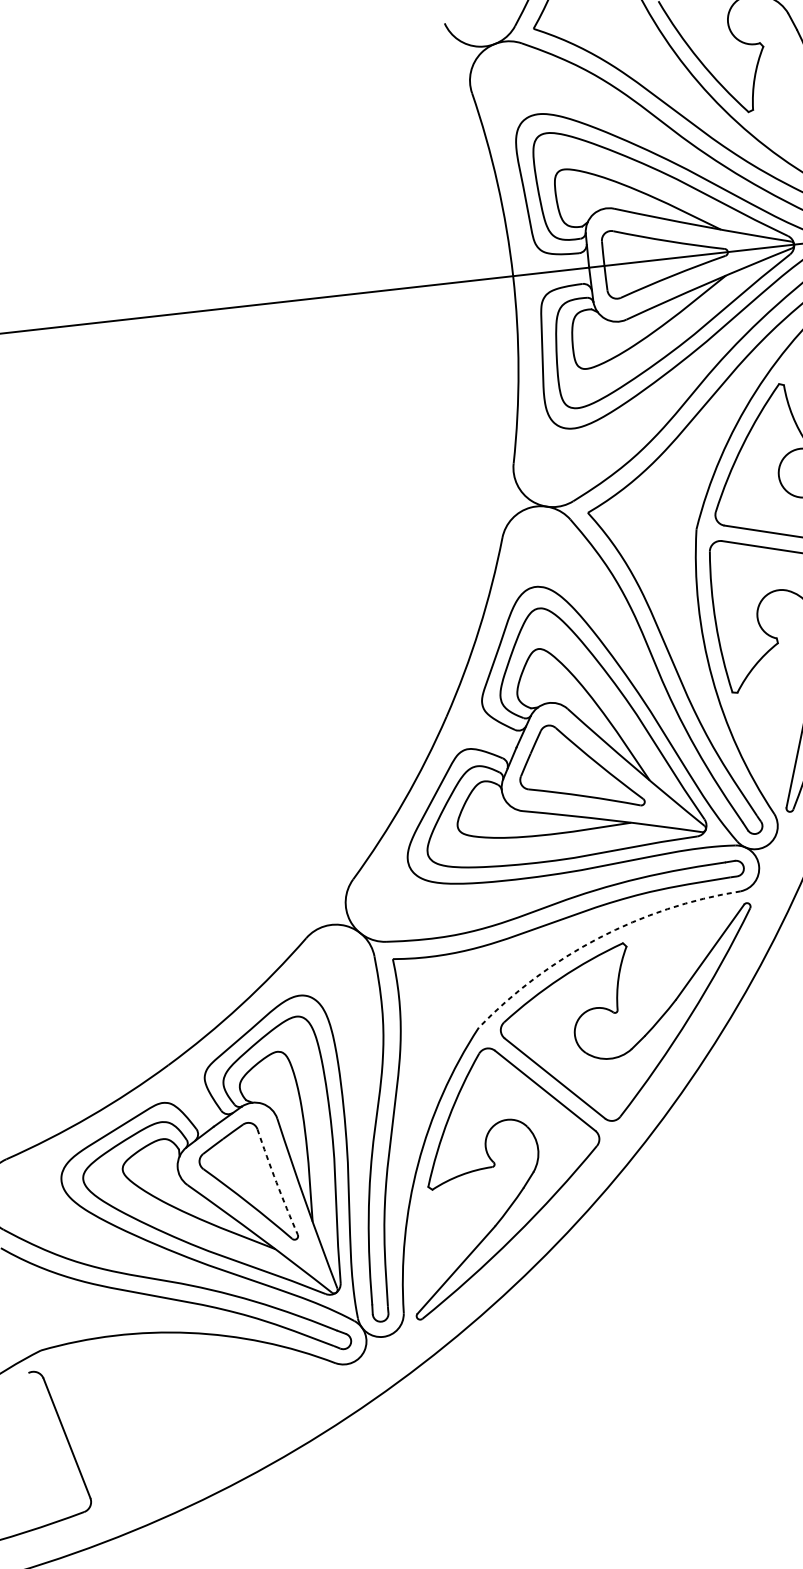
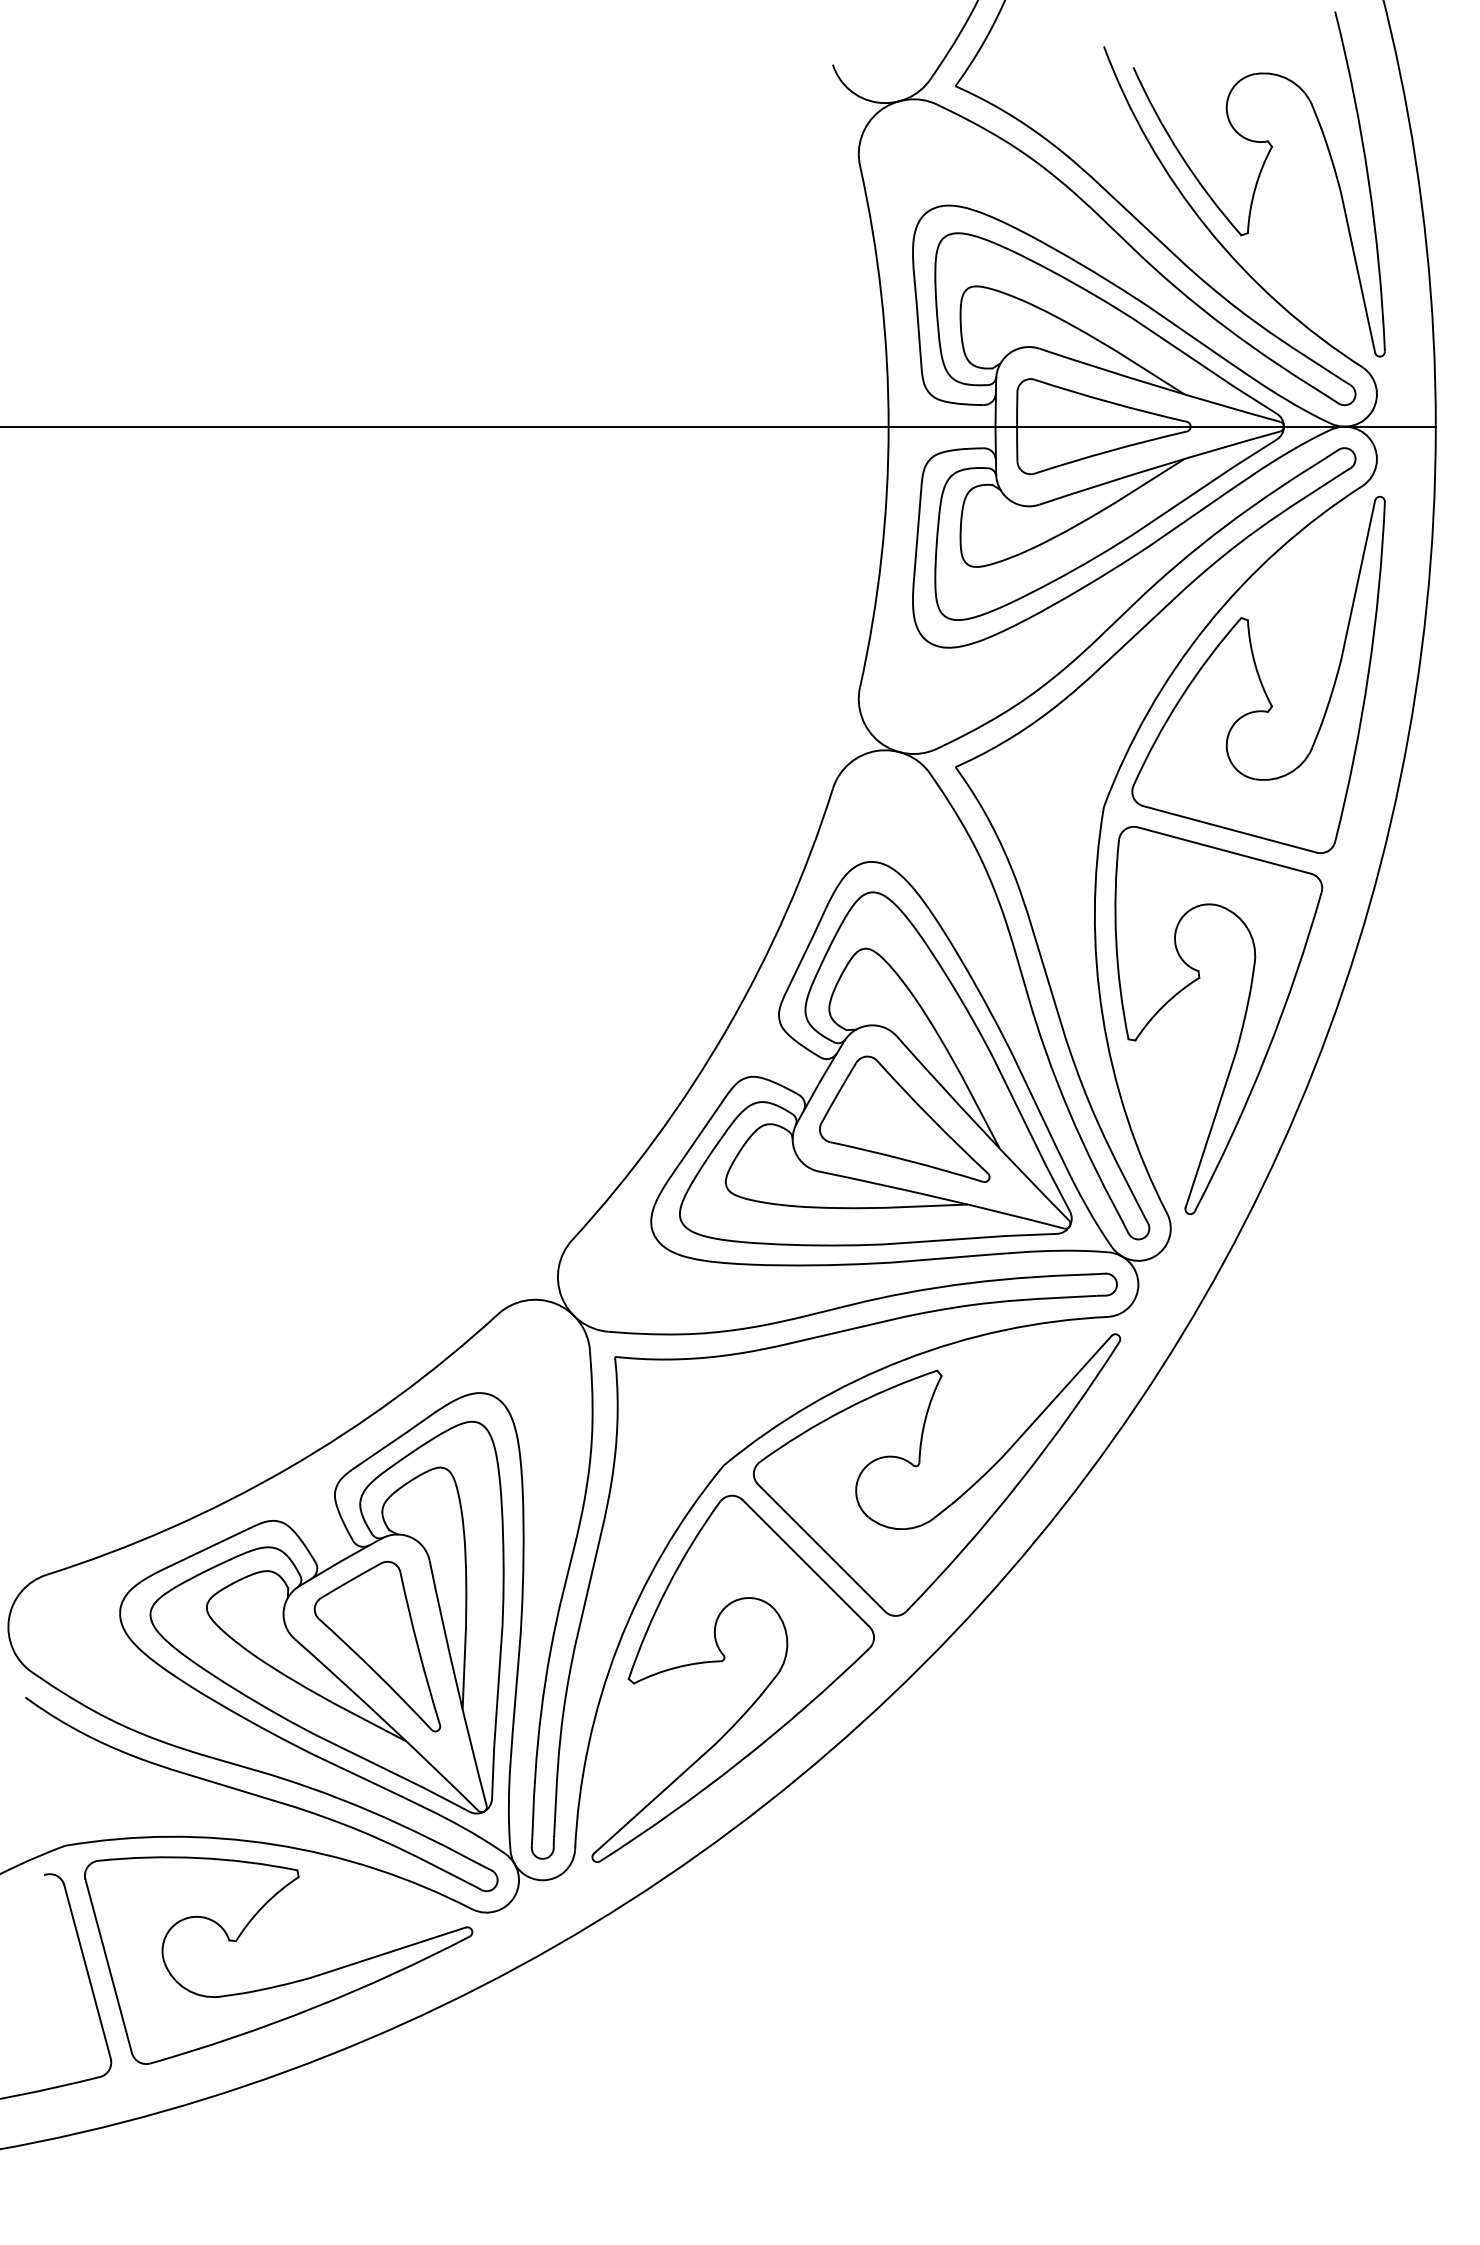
arc: (598, 937) -> (904, 1359), dashed -> solid
arc: (276, 1182) -> (418, 1649), dashed -> solid
part: (207, 1430) -> (284, 1983), added

